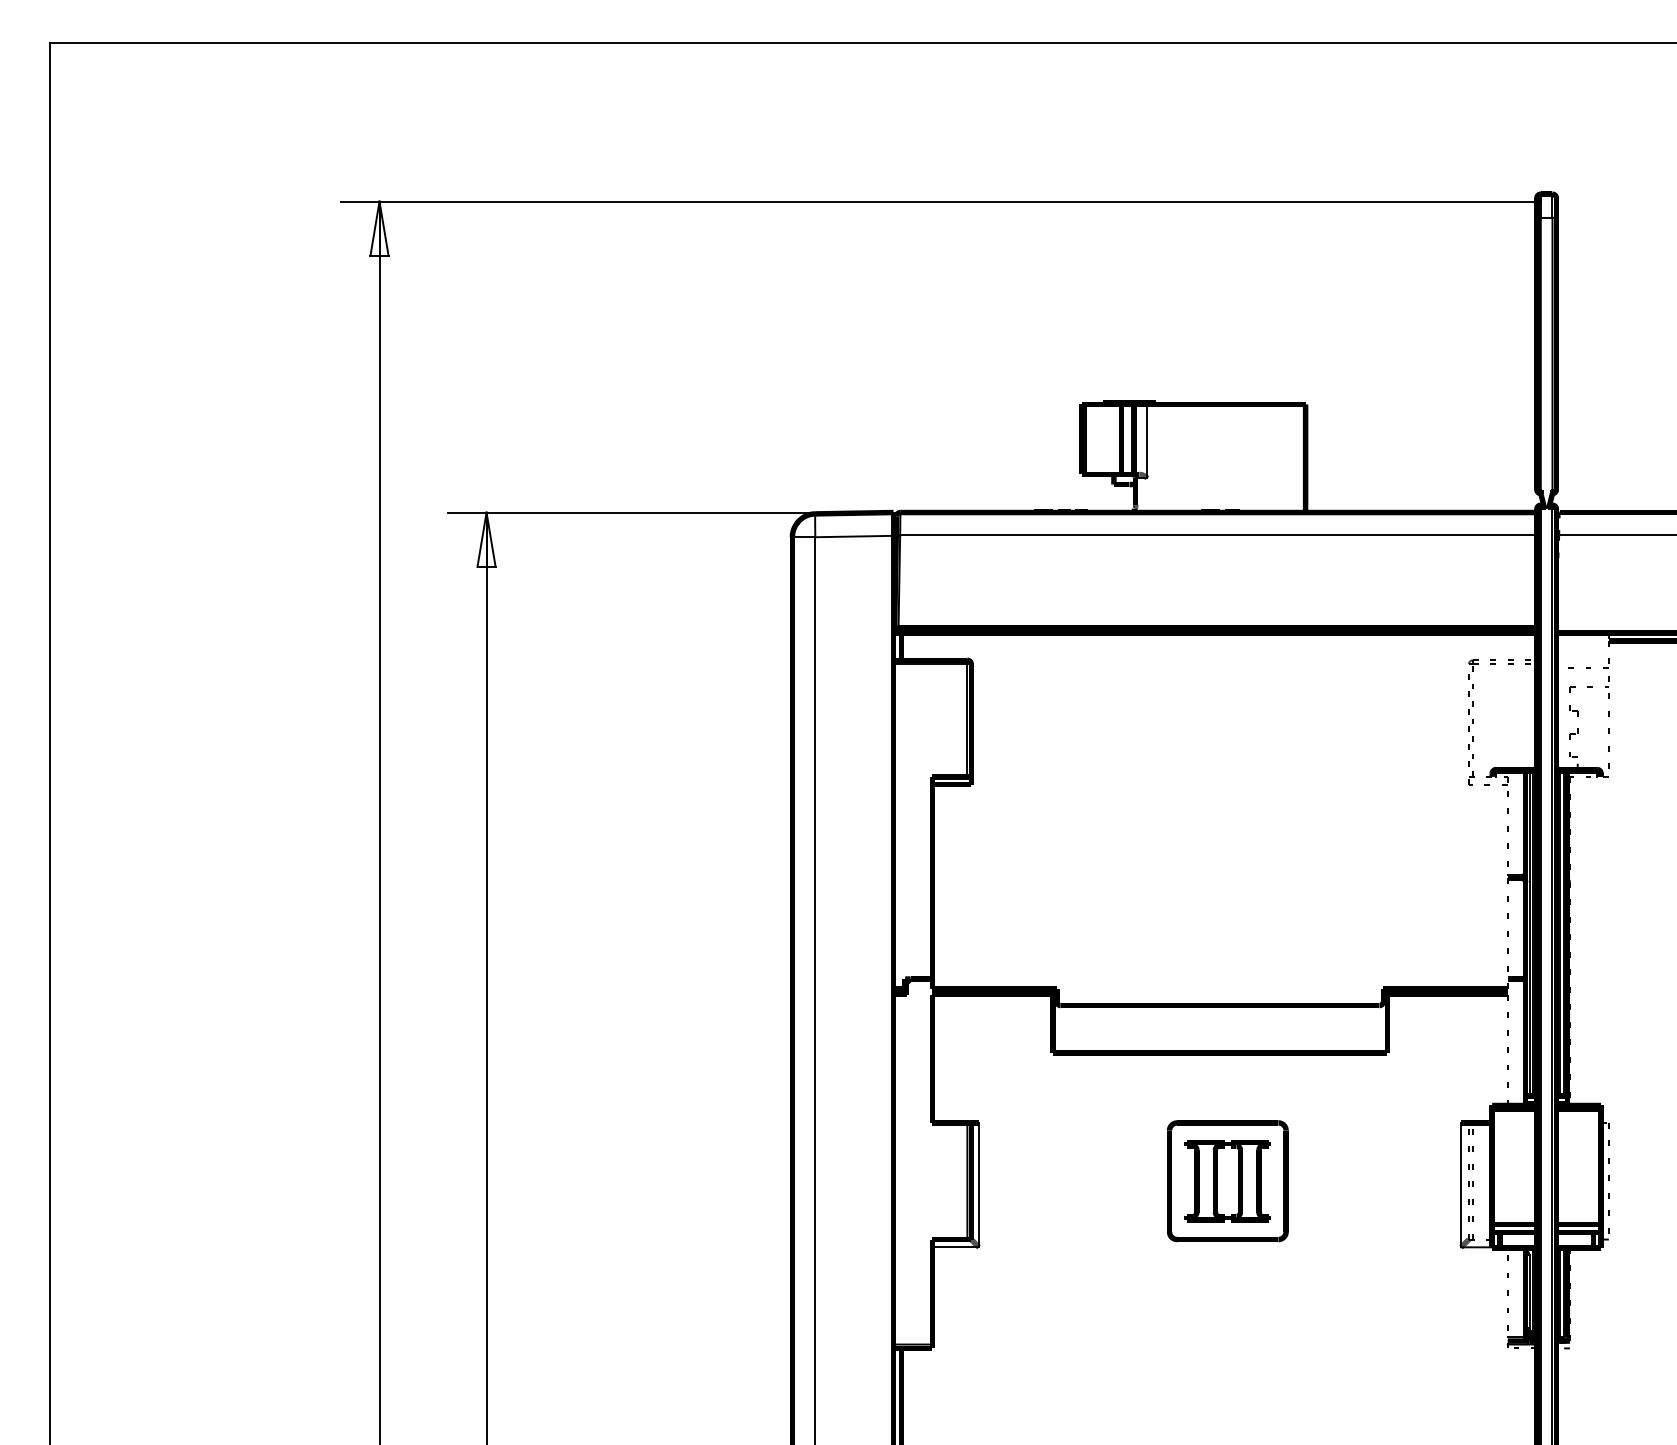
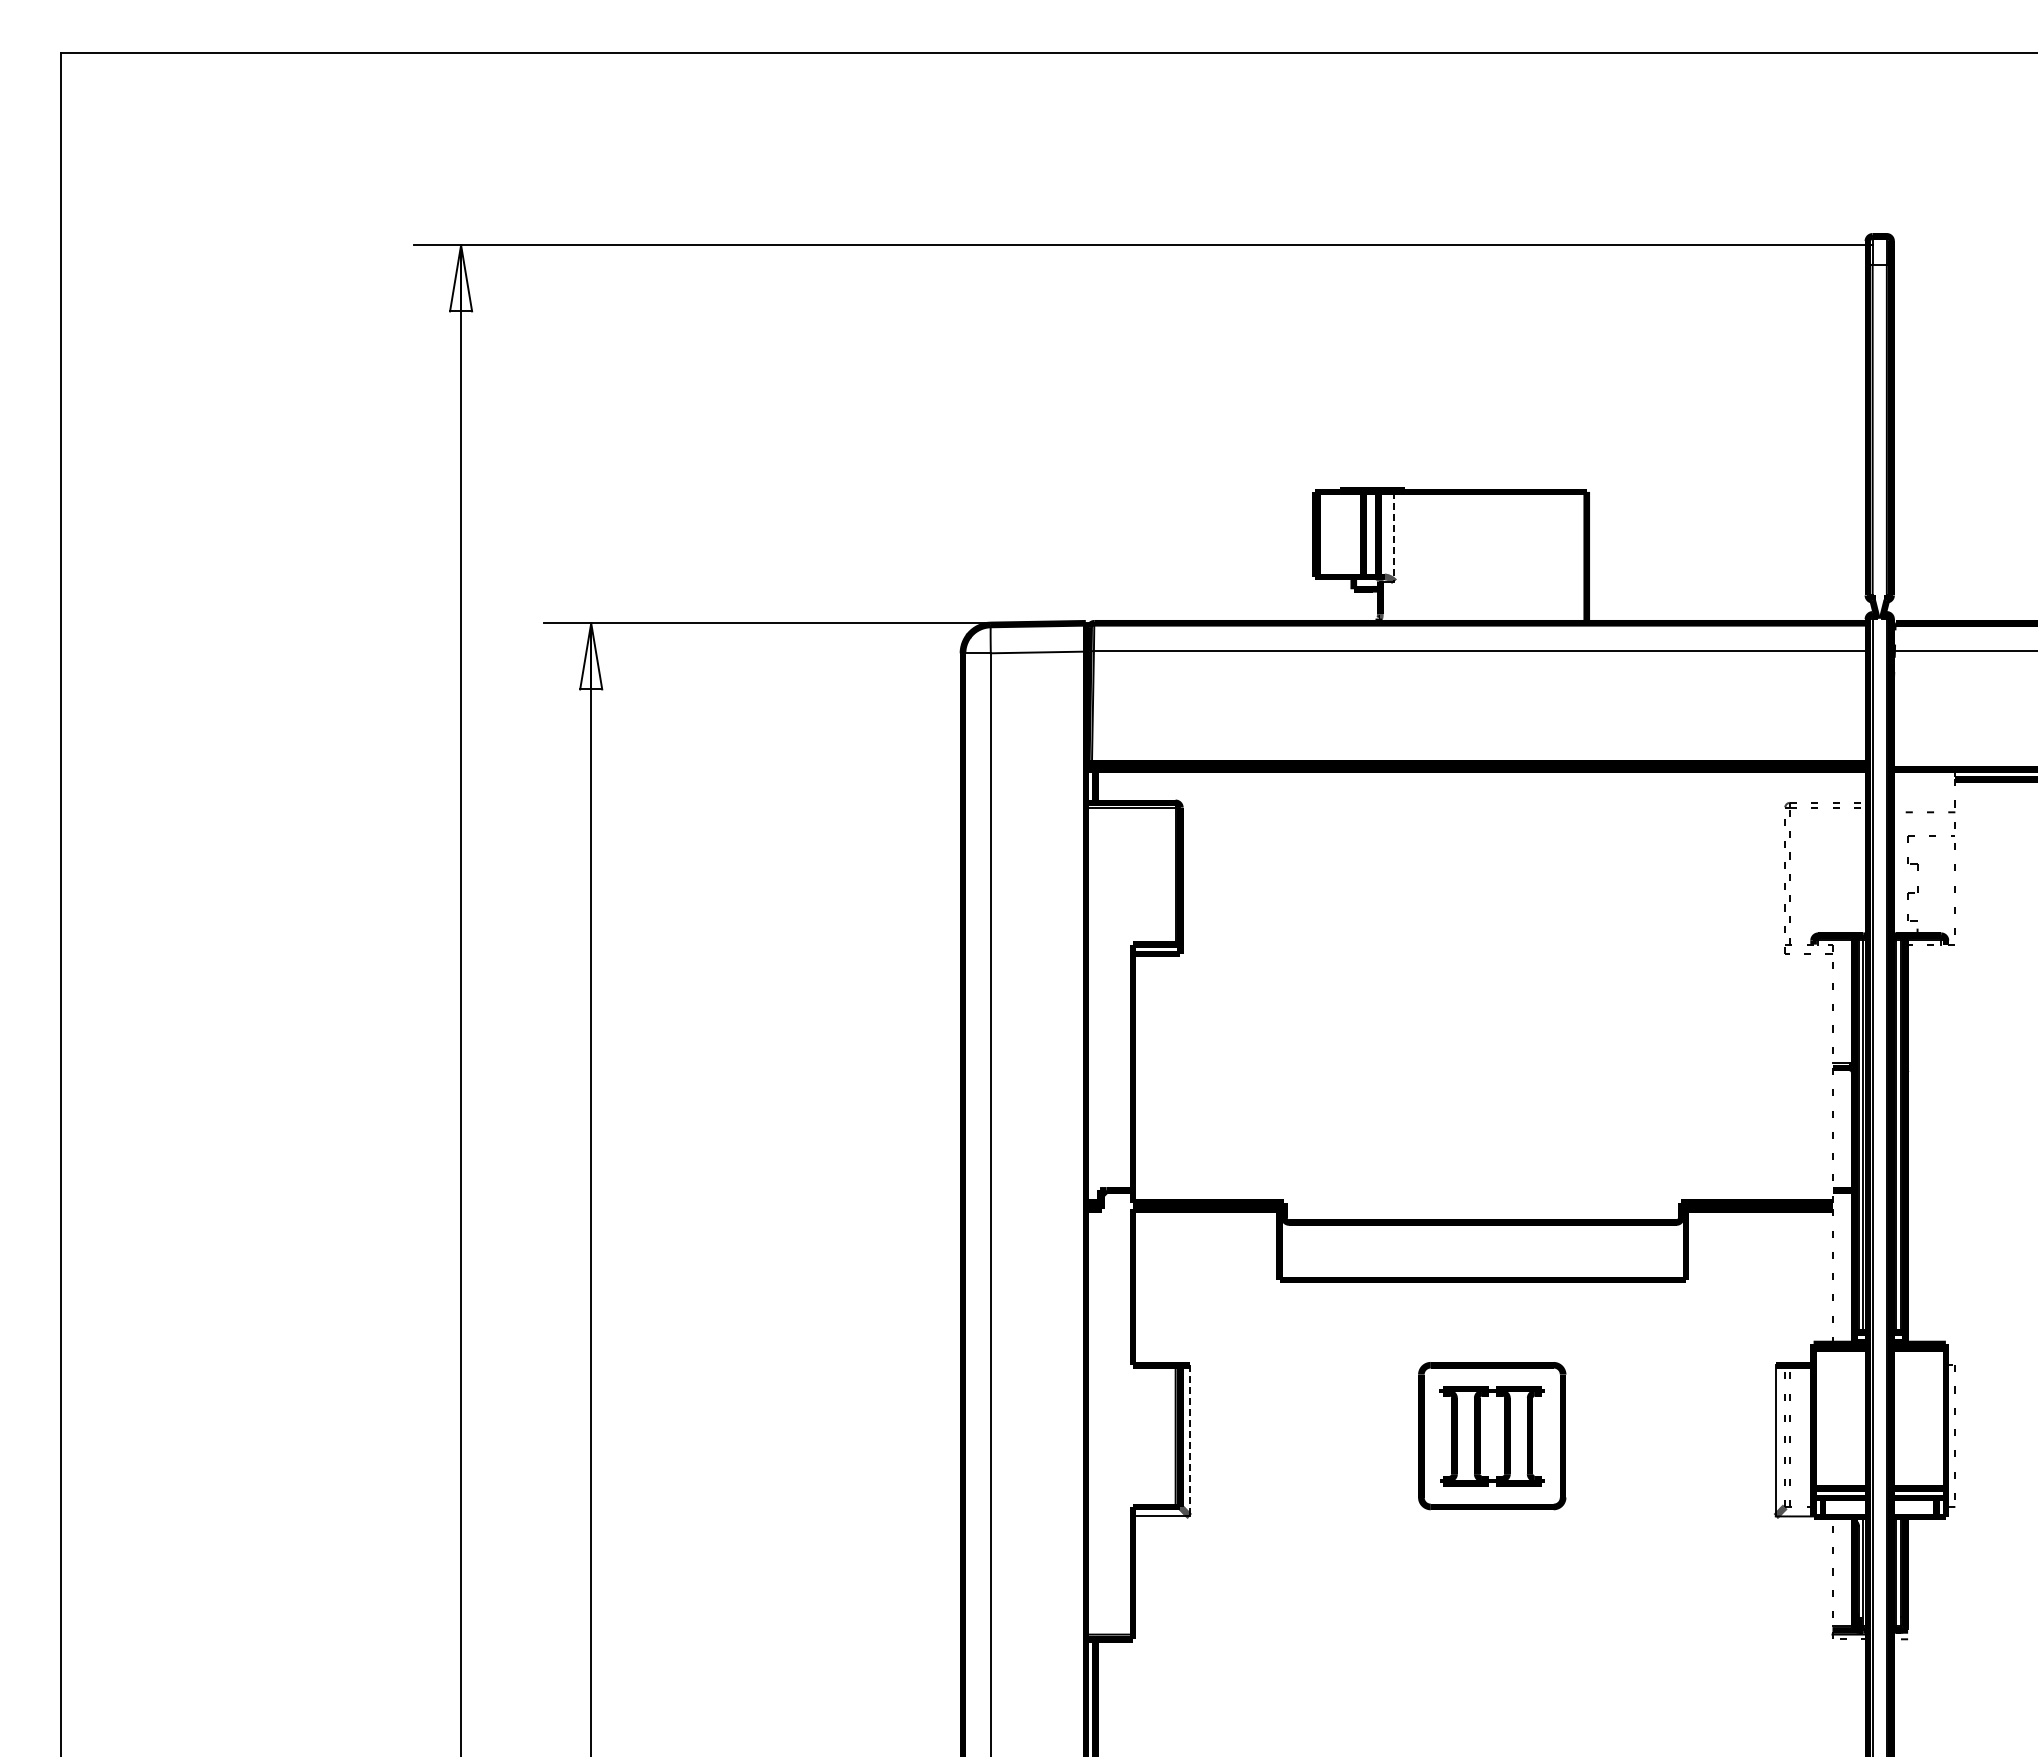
line: (1147, 441) -> (1394, 536), solid -> dashed
line: (978, 1184) -> (1189, 1440), solid -> dashed

